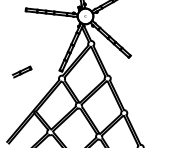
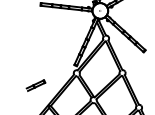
part: (21, 71) -> (35, 85), moved

